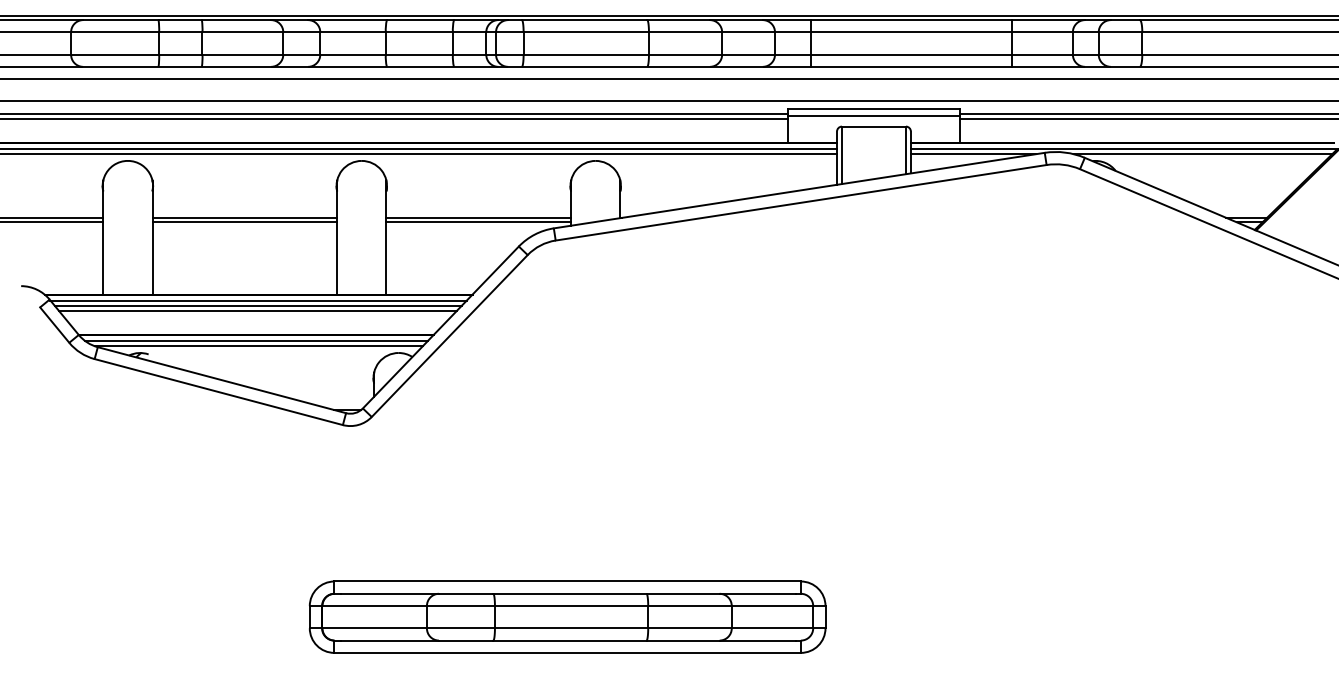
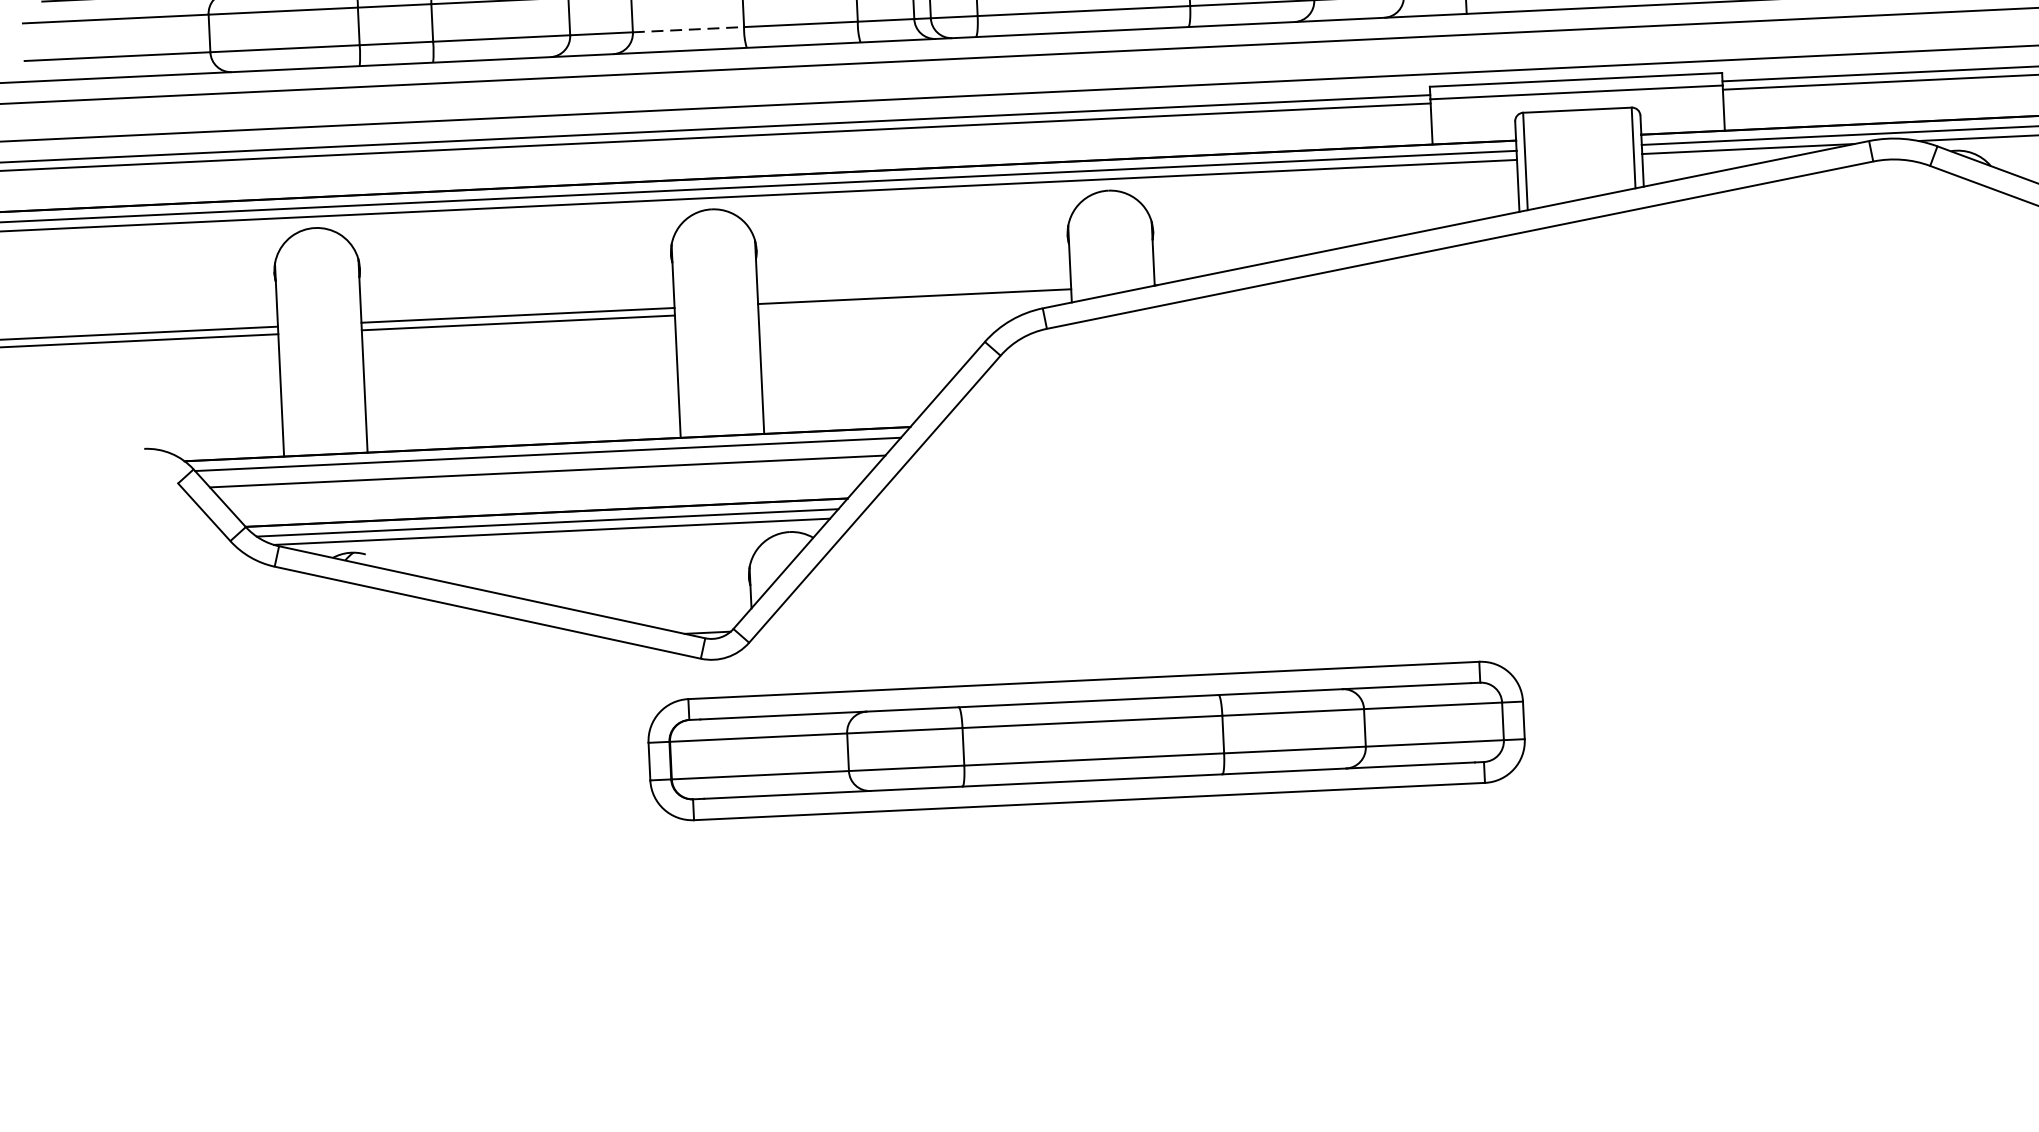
line: (353, 54) -> (689, 29), solid -> dashed
line: (478, 222) -> (914, 304), removed
line: (257, 305) -> (546, 462), removed
part: (567, 616) -> (1086, 739), moved

